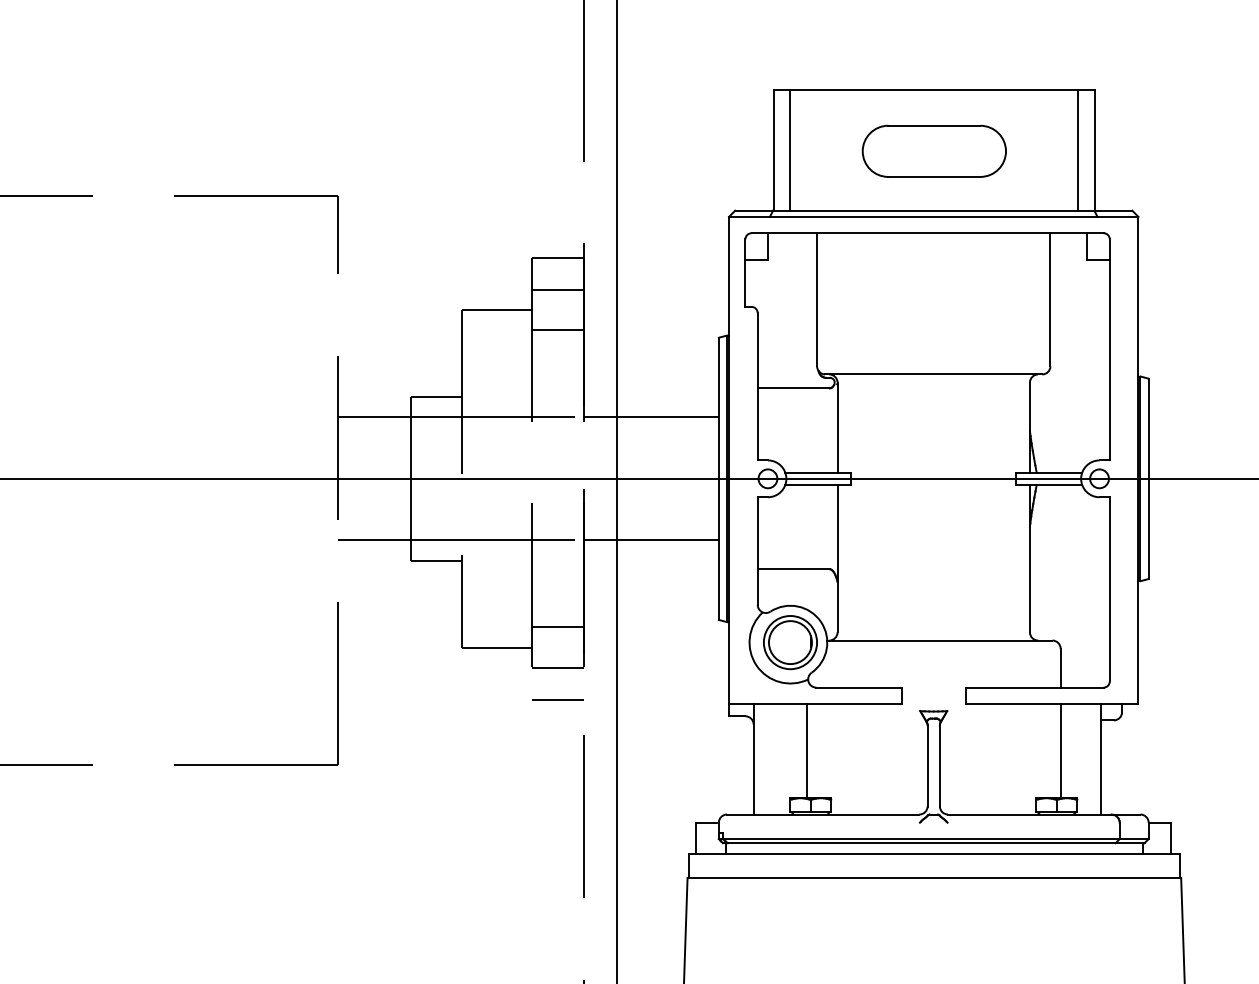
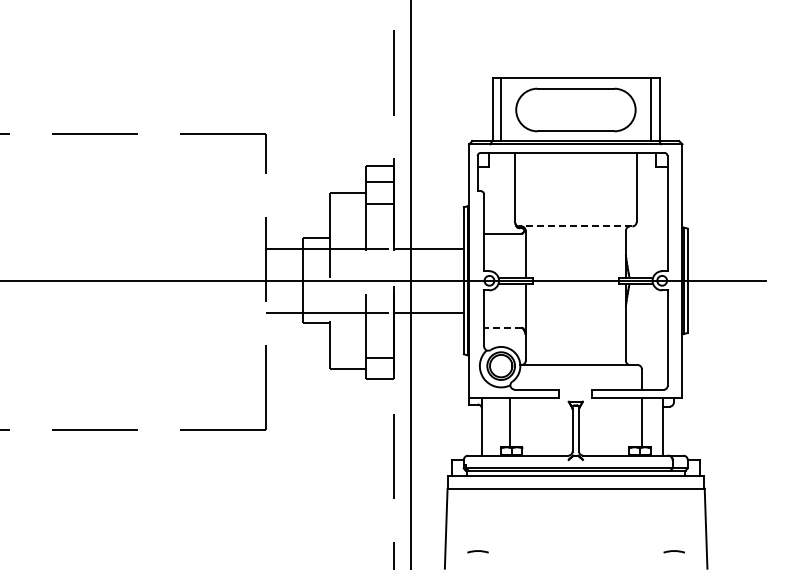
part: (935, 151) -> (576, 110), size x1.6
line: (933, 374) -> (575, 226), solid -> dashed
line: (792, 568) -> (502, 327), solid -> dashed
line: (556, 698) -> (379, 395), removed

